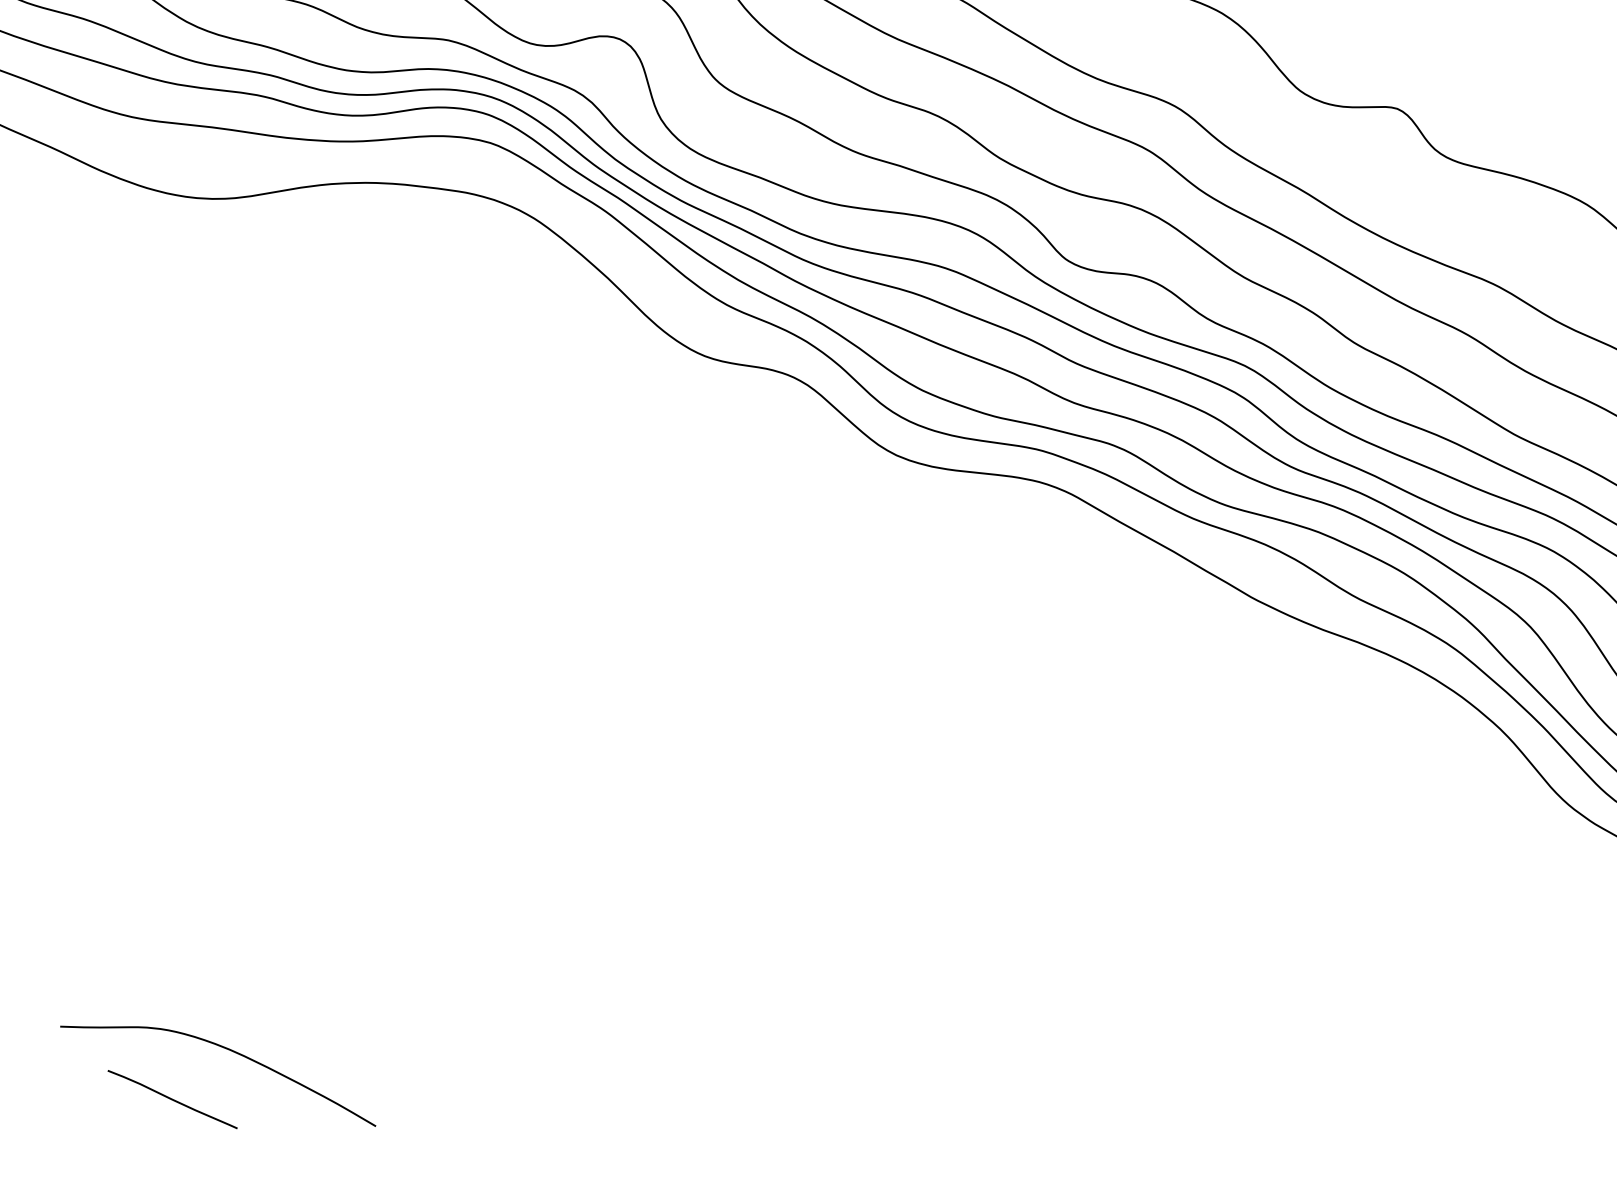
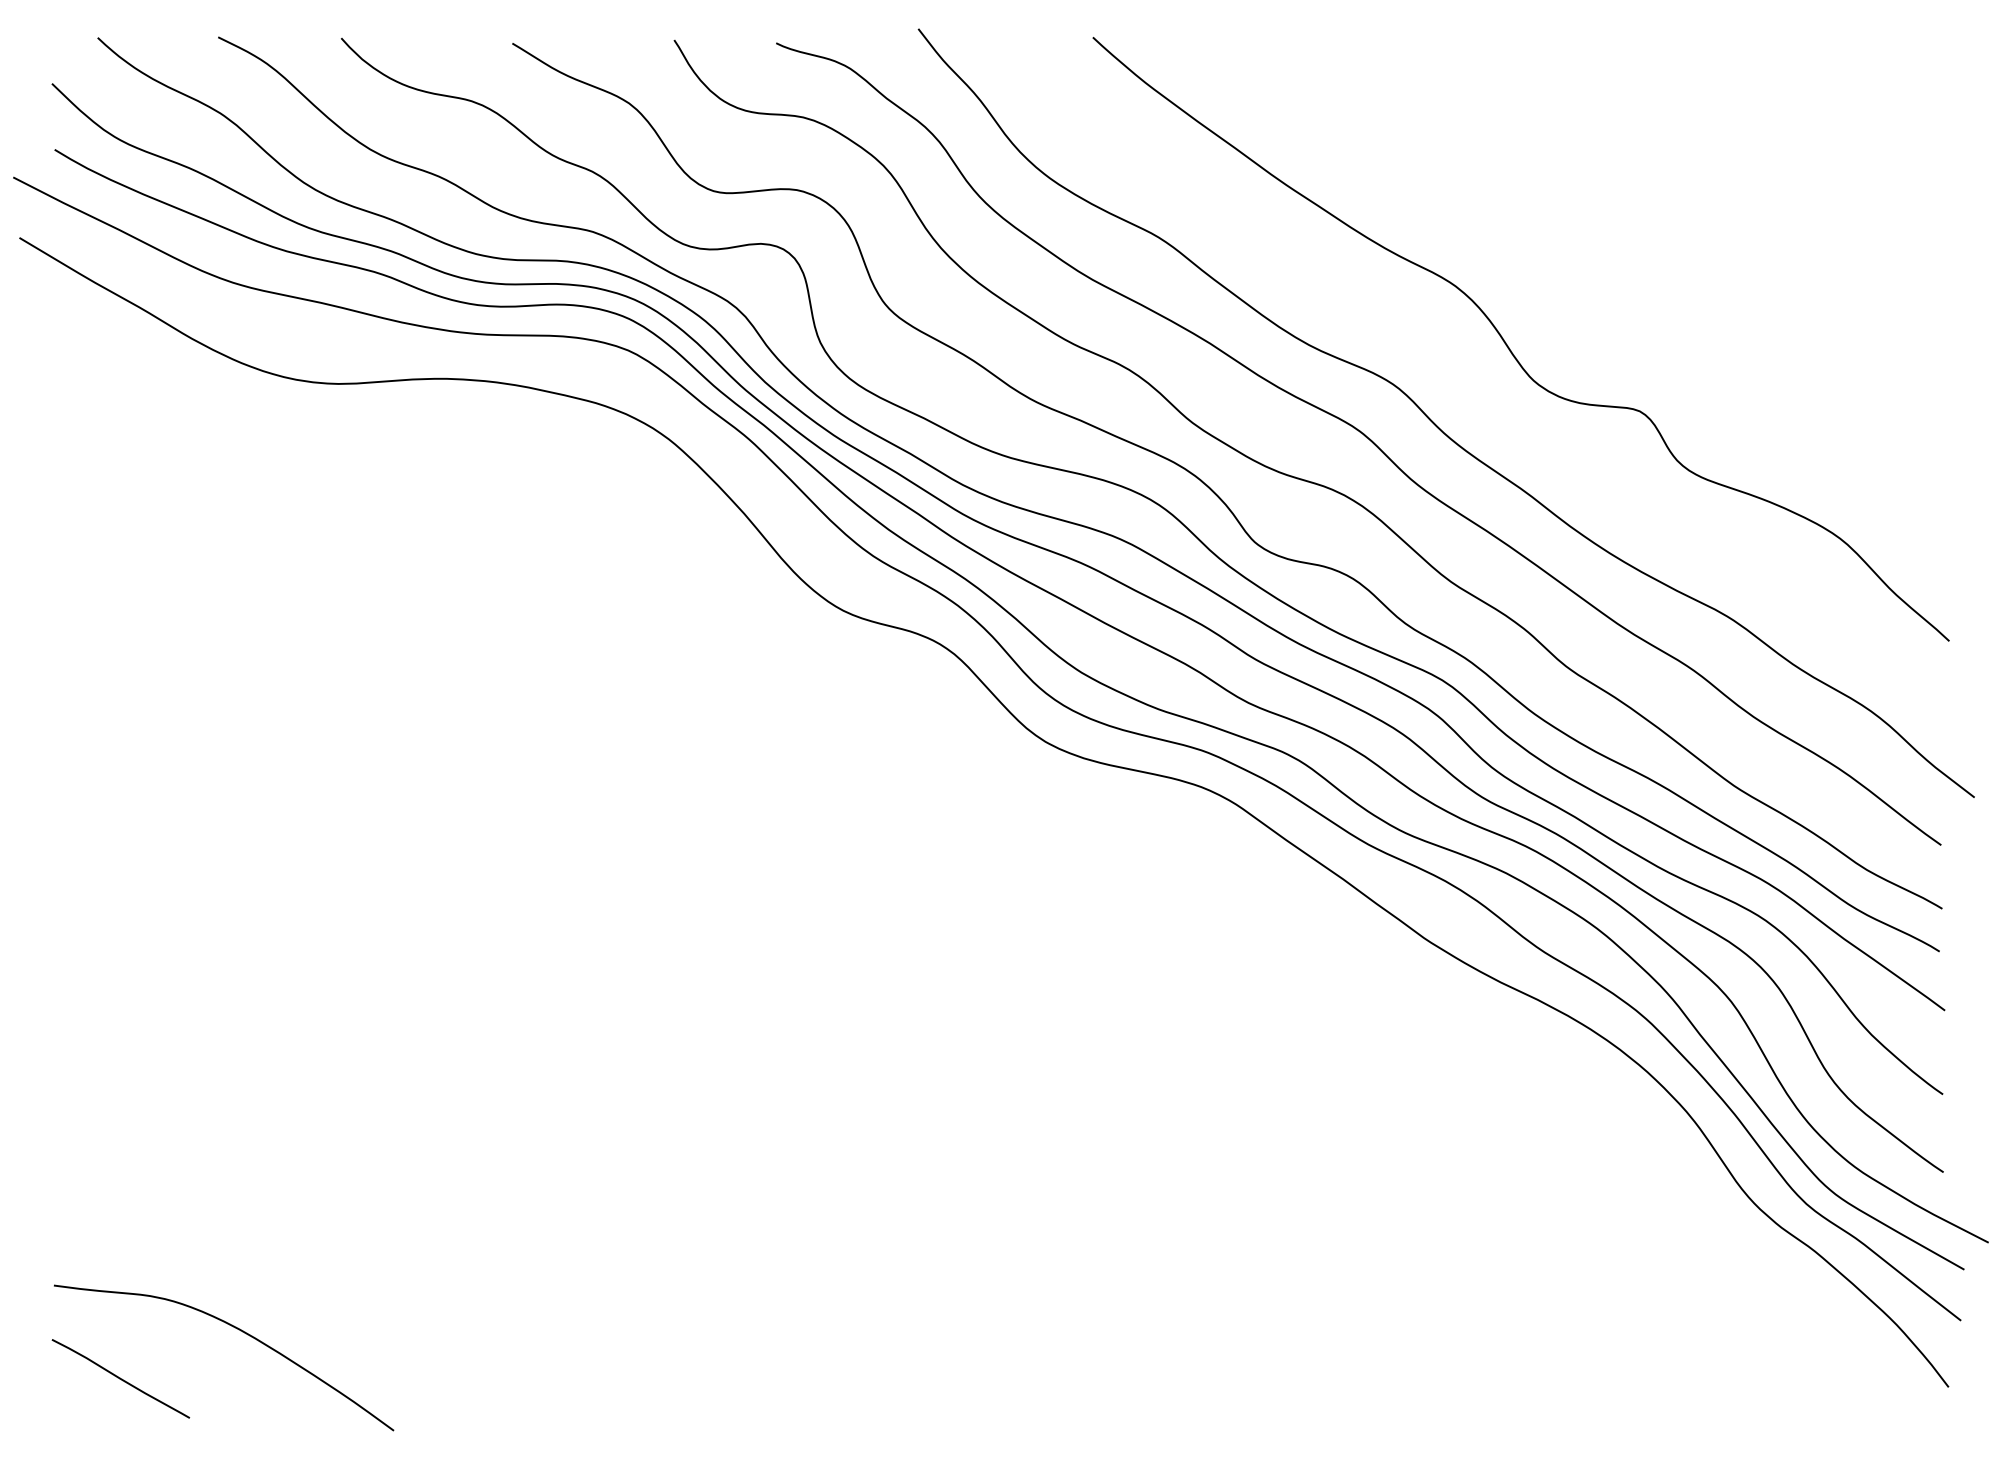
curve: (172, 1099) -> (120, 1378), moved

